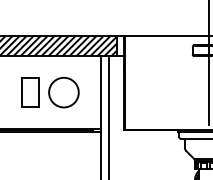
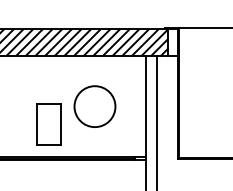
part: (30, 92) -> (48, 124), moved

